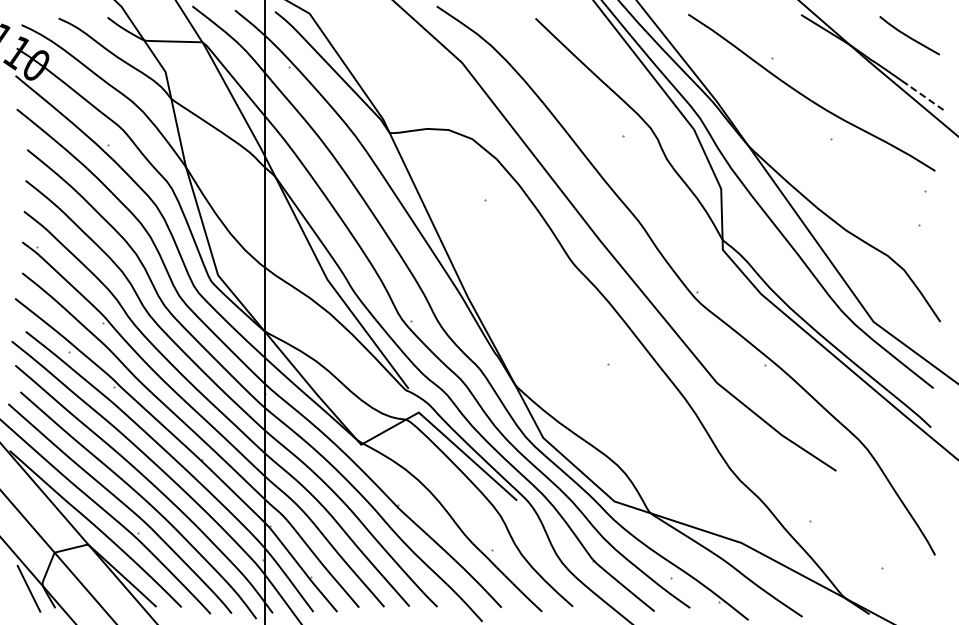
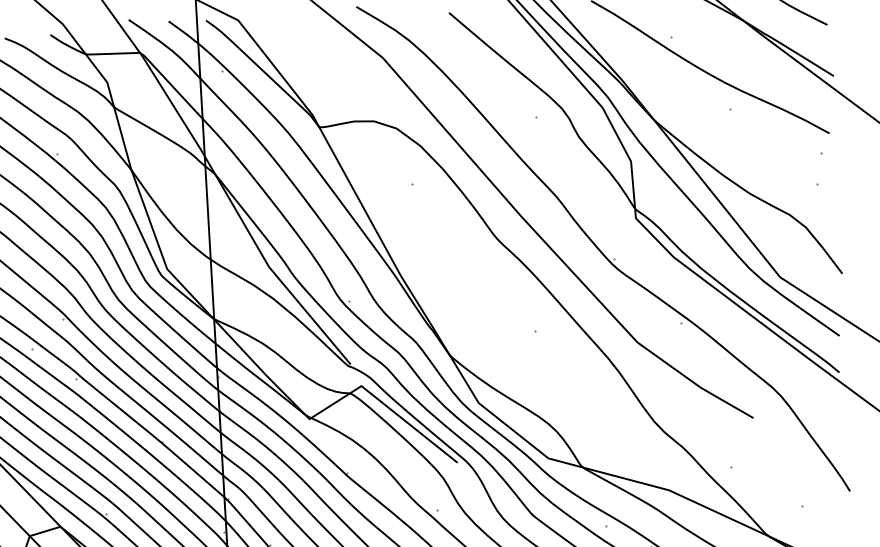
line: (925, 97) -> (816, 65), dashed -> solid

